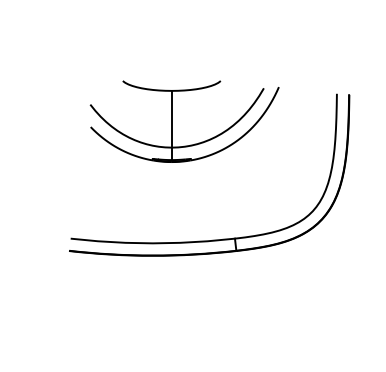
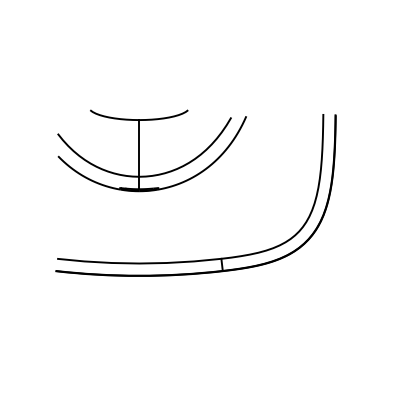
part: (172, 121) -> (139, 150), moved

